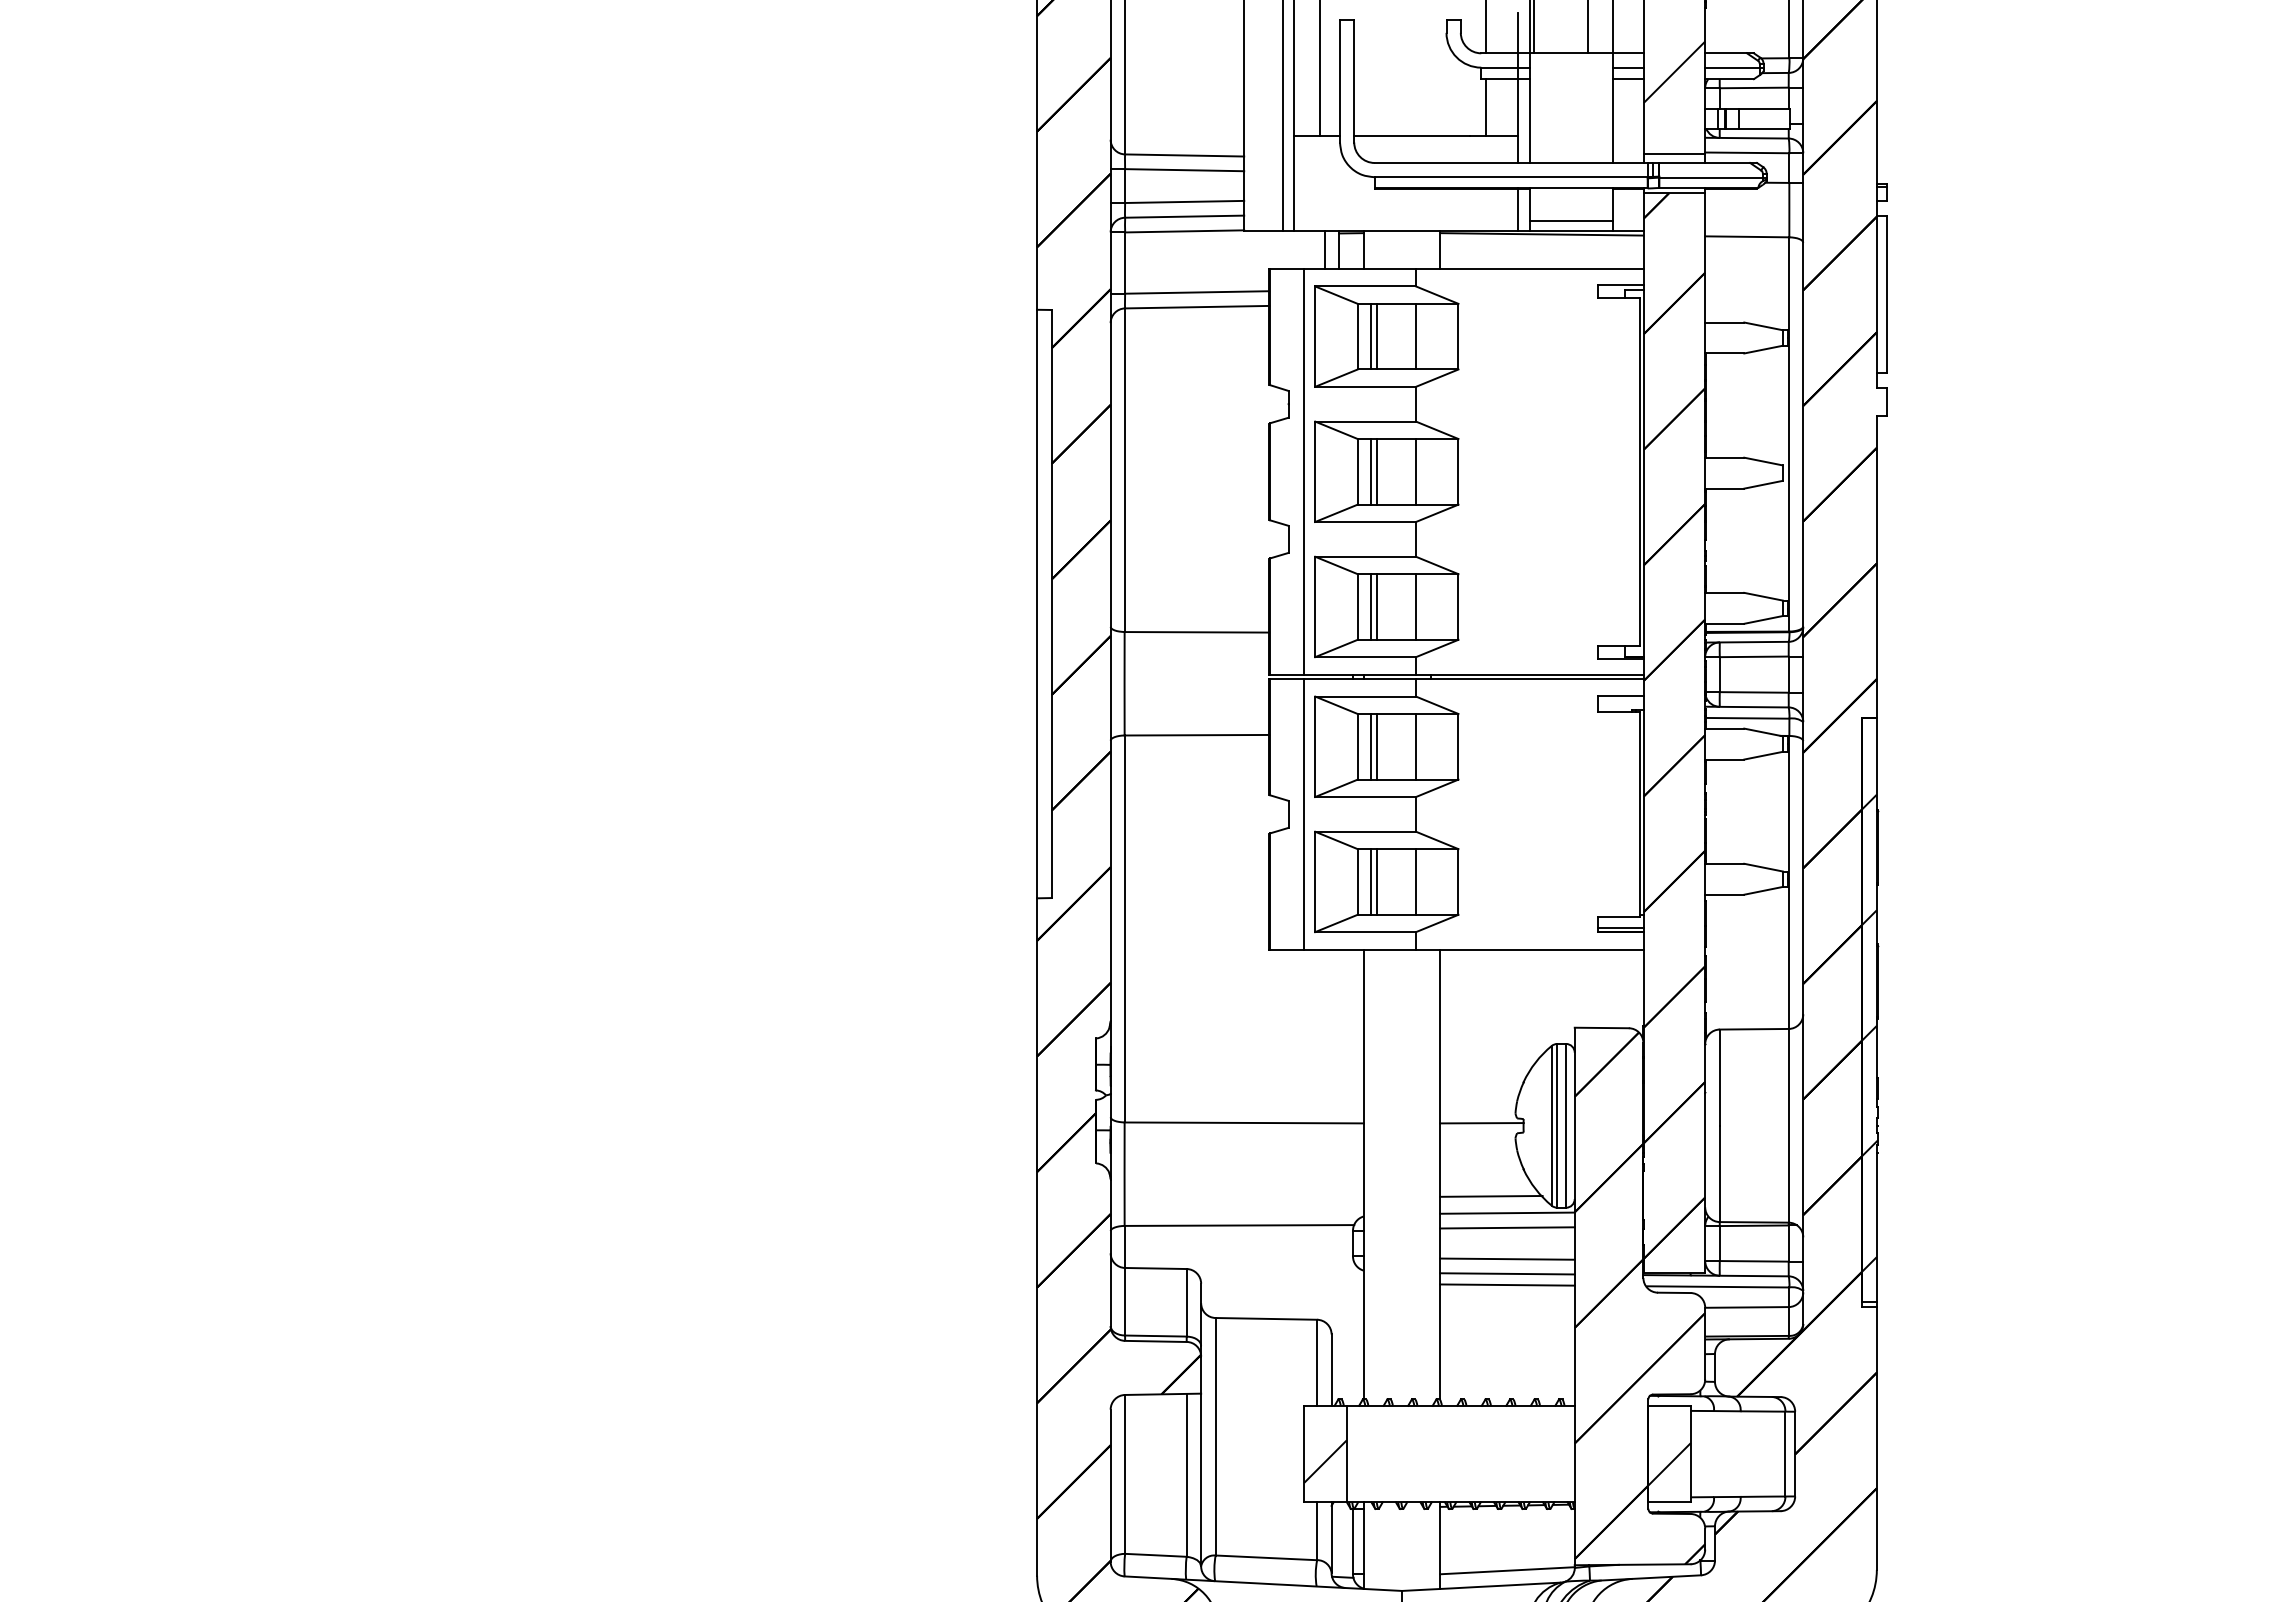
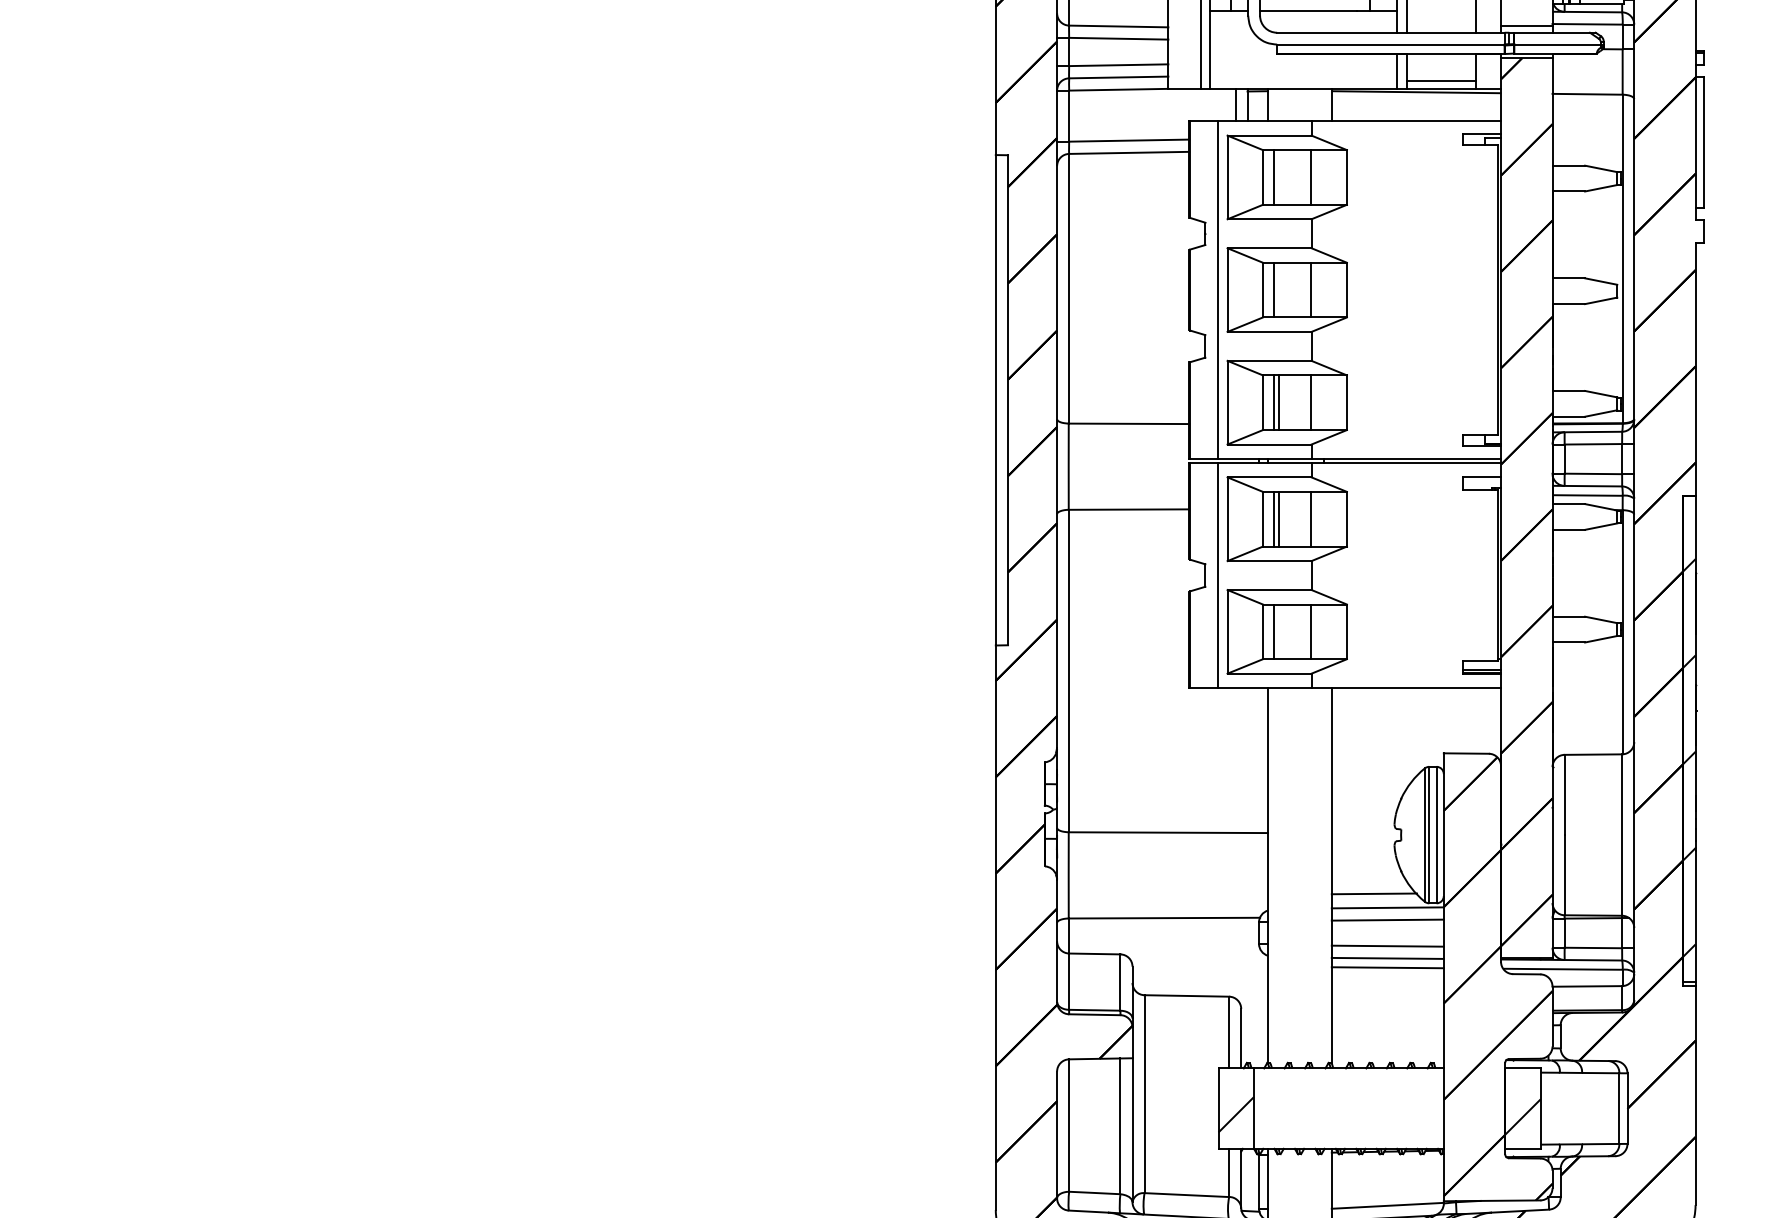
line: (1376, 336) -> (1278, 177), removed
line: (1376, 471) -> (1278, 289), removed
line: (1376, 881) -> (1278, 631), removed
line: (1481, 1123) -> (1366, 833), removed

